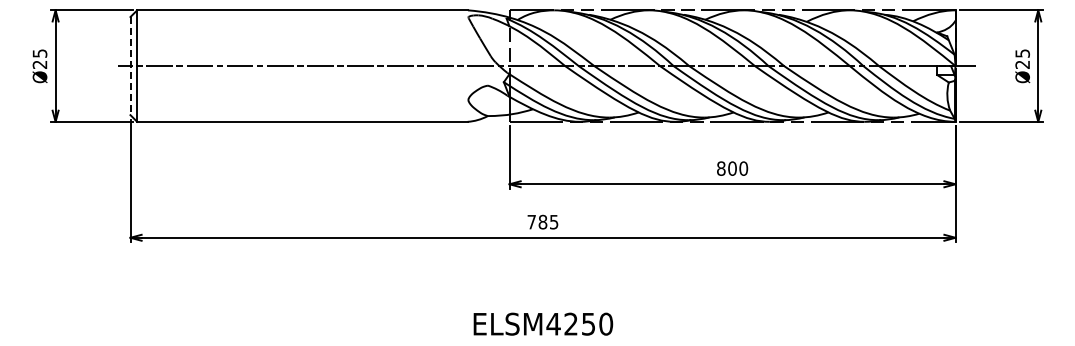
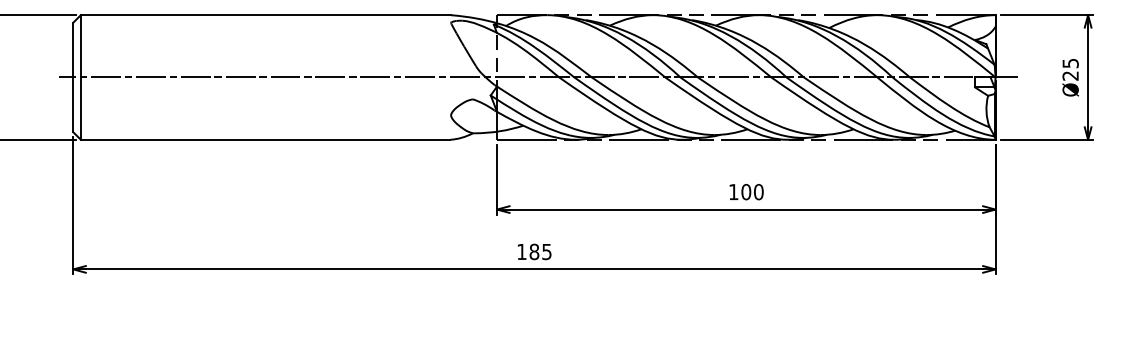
line: (130, 66) -> (73, 77), dashed -> solid
text: (721, 168) -> (734, 191), 800 -> 100
text: (531, 222) -> (521, 252), 785 -> 185

